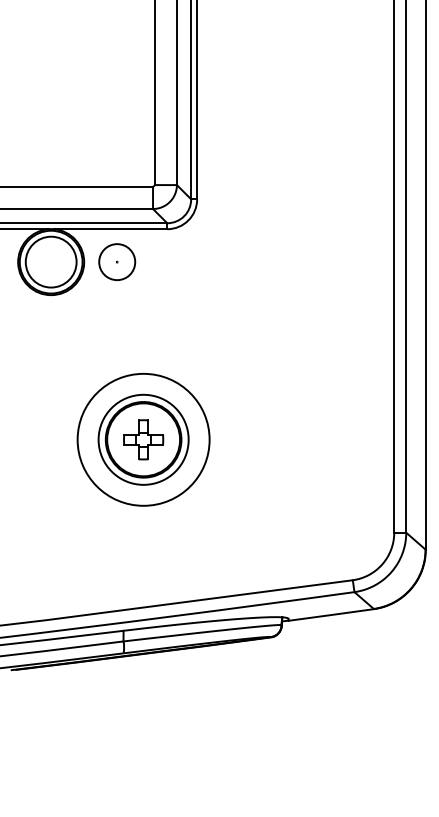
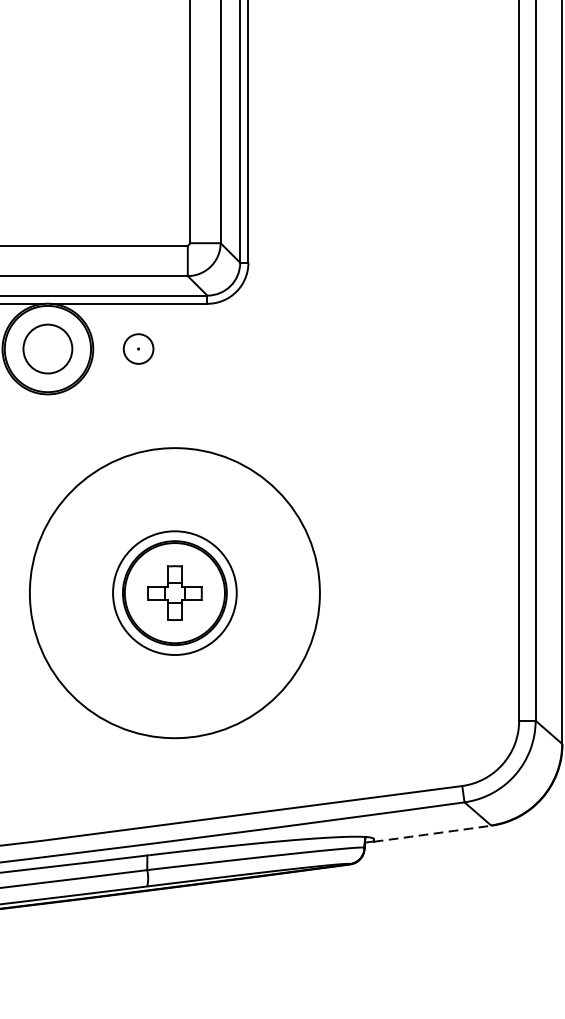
circle: (50, 261) -> (46, 348), size x0.7
circle: (117, 262) -> (139, 349), size x0.6
circle: (143, 439) -> (174, 592), size x1.6
arc: (331, 615) -> (432, 834), solid -> dashed

